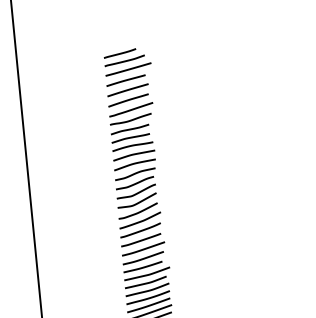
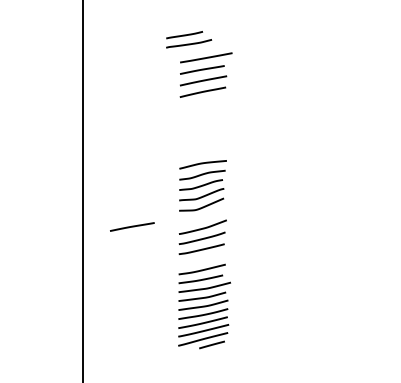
part: (124, 57) -> (189, 39), moved
part: (132, 131) -> (204, 127), removed
curve: (138, 211) -> (201, 217), removed
line: (77, 225) -> (132, 226), added
line: (143, 249) -> (203, 259), removed

